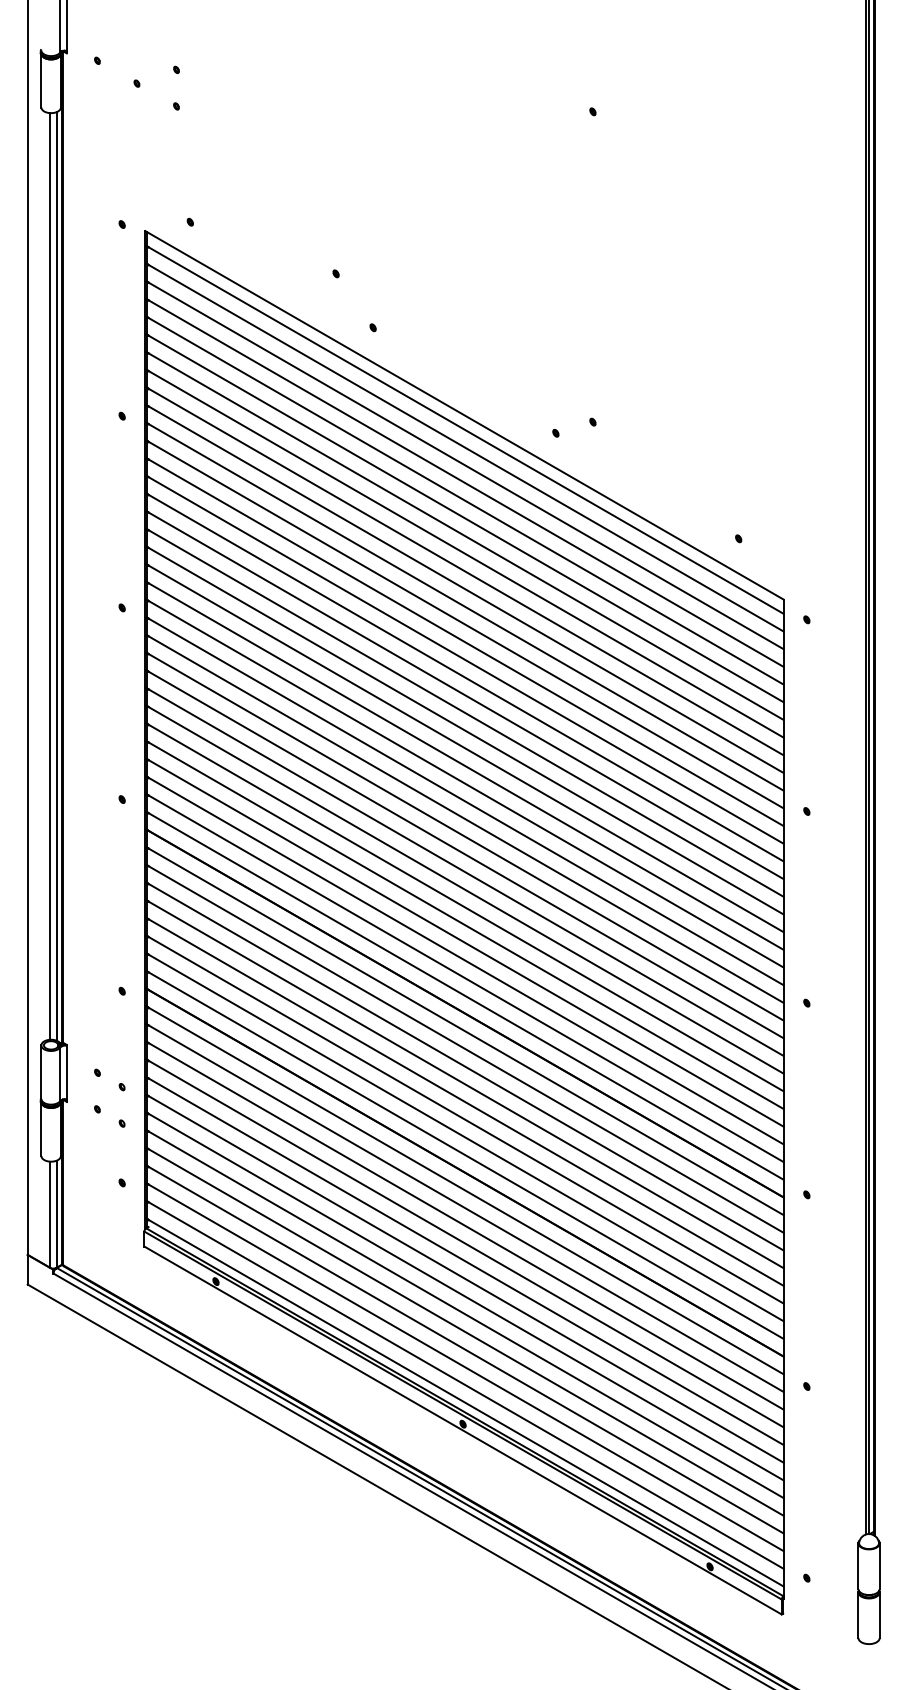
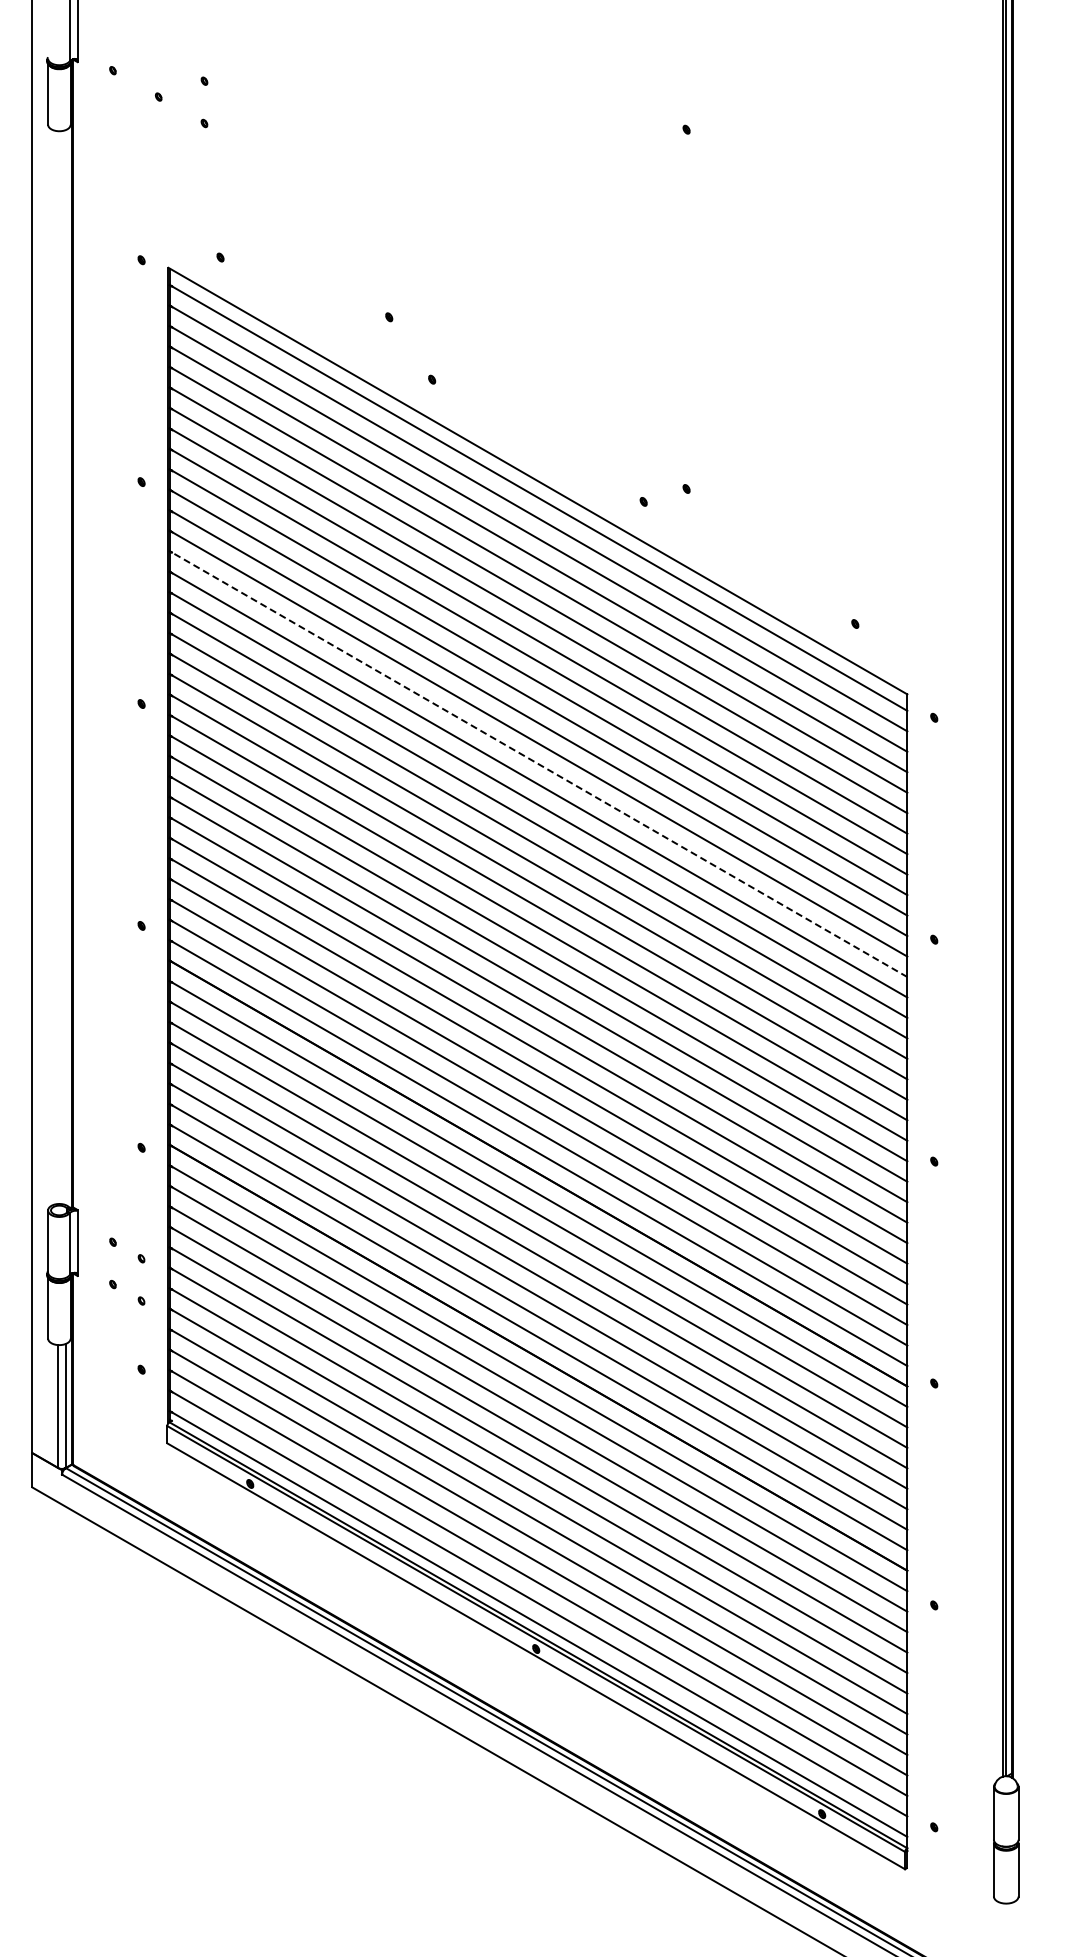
line: (50, 576) -> (58, 667), removed
line: (56, 576) -> (65, 667), removed
line: (465, 660) -> (538, 764), solid -> dashed

